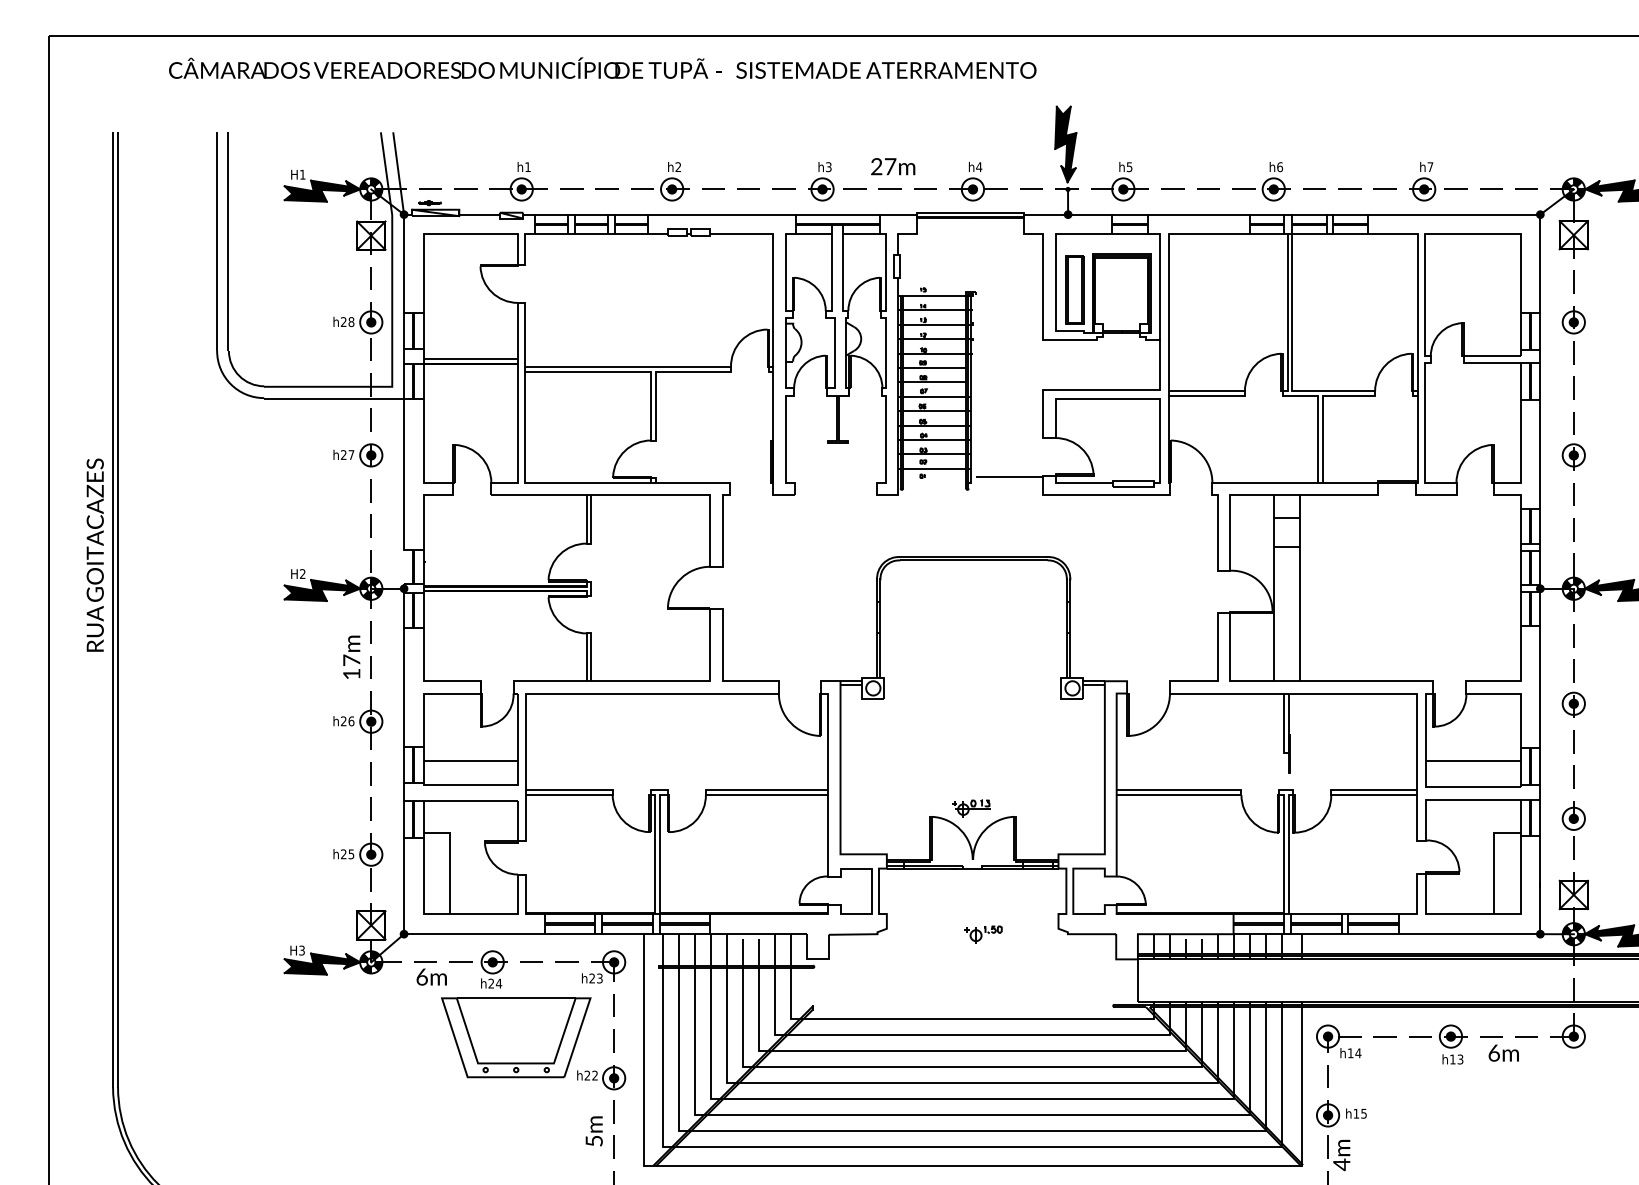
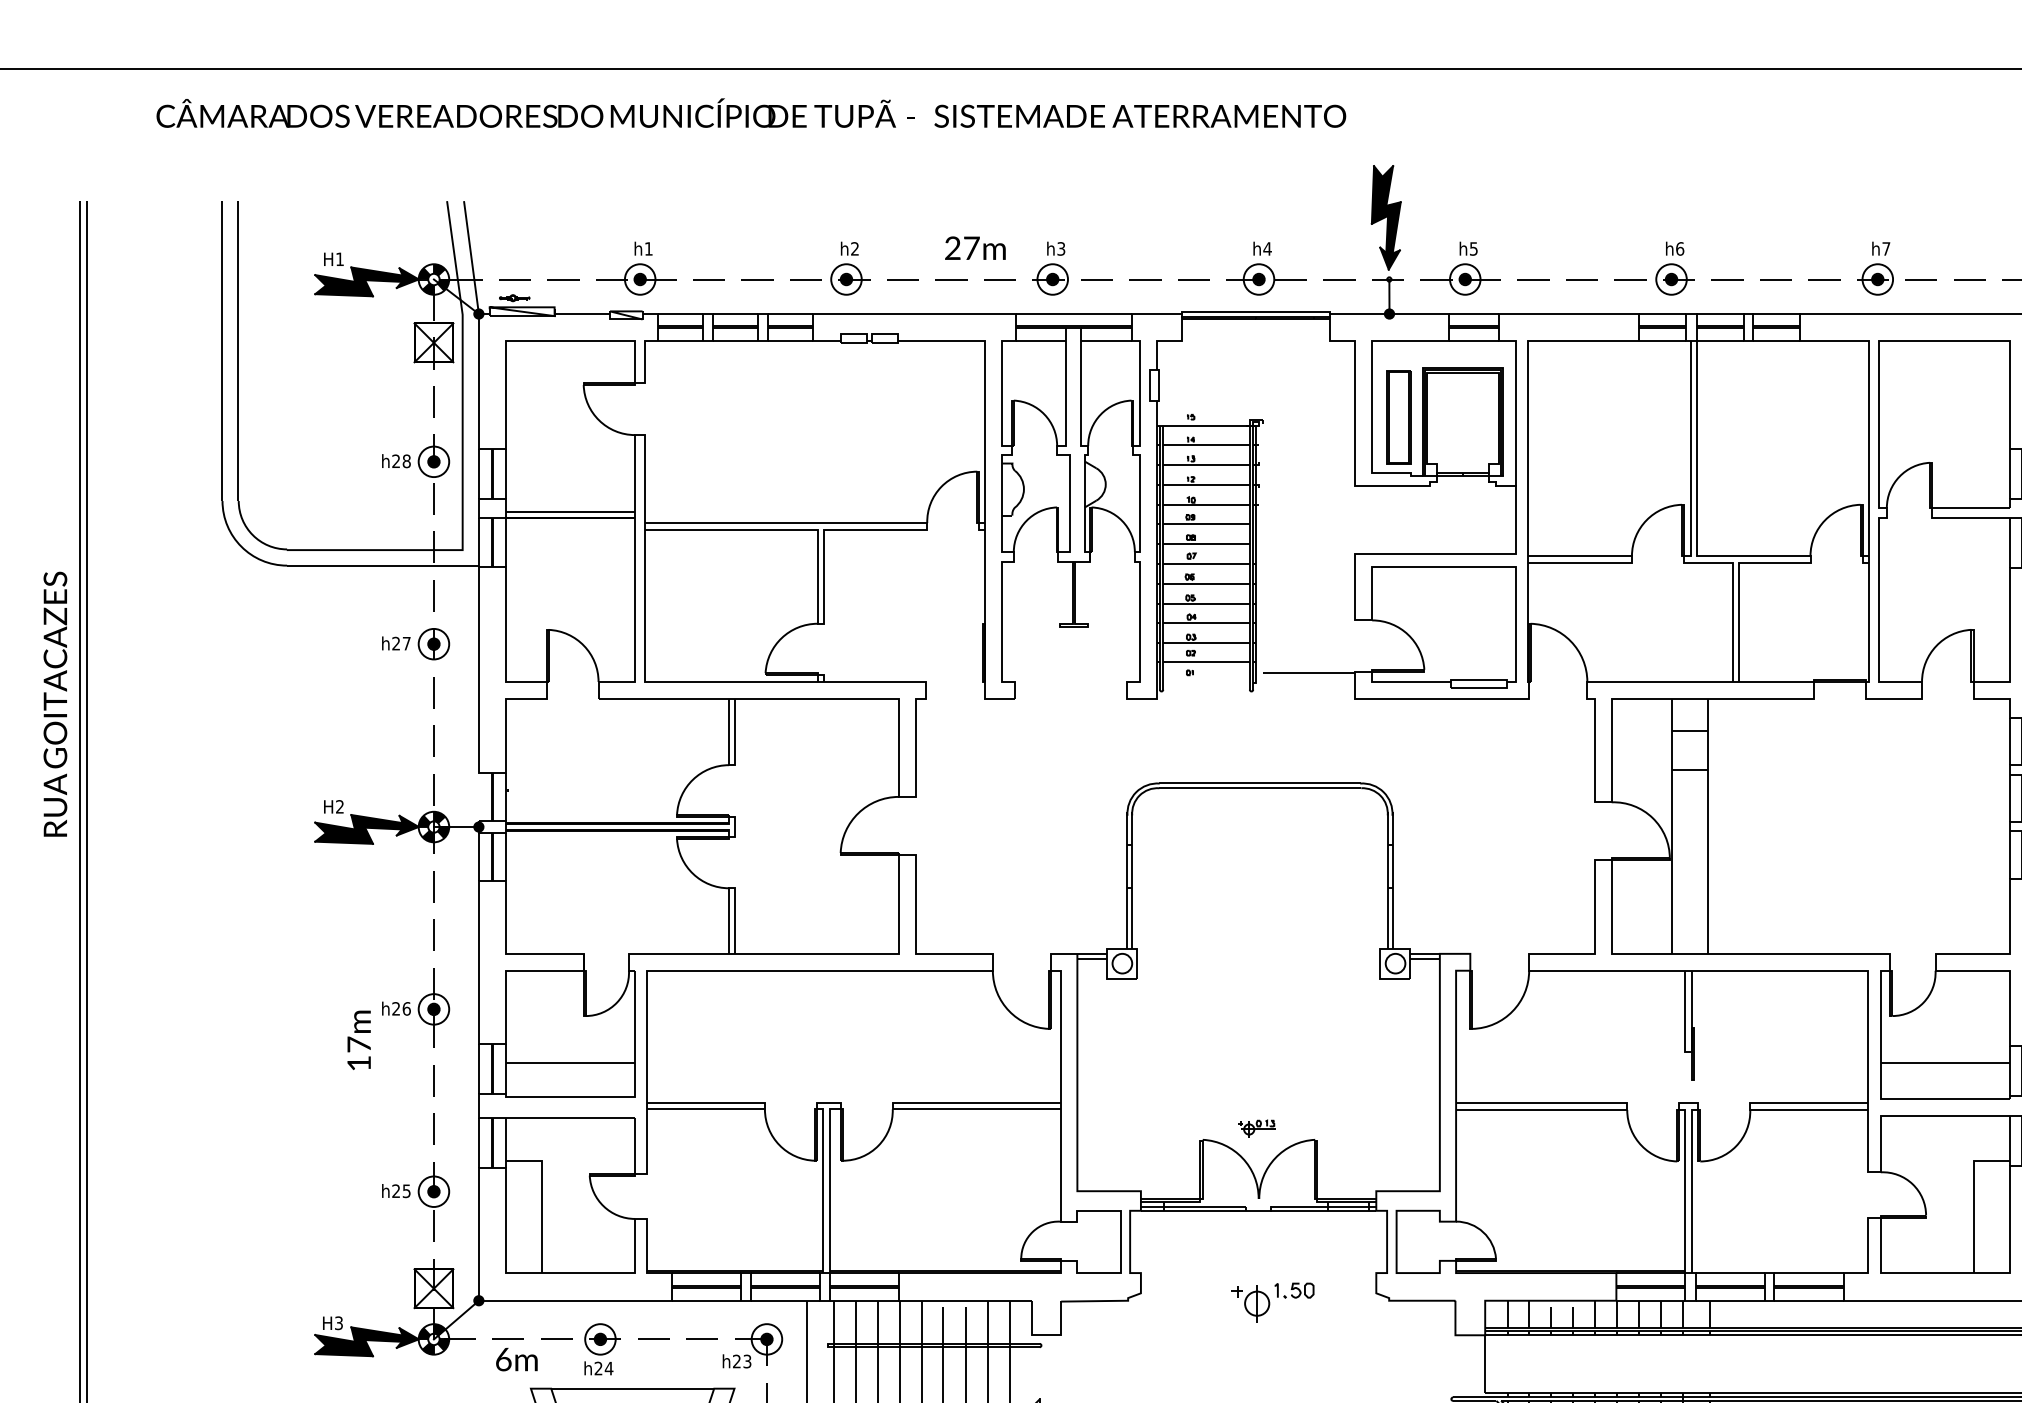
text: (893, 166) -> (975, 248), moved
text: (94, 554) -> (54, 703), moved
text: (351, 656) -> (358, 1039), moved
part: (971, 808) -> (1256, 1128), size x0.7
part: (983, 934) -> (1273, 1301), size x1.6

